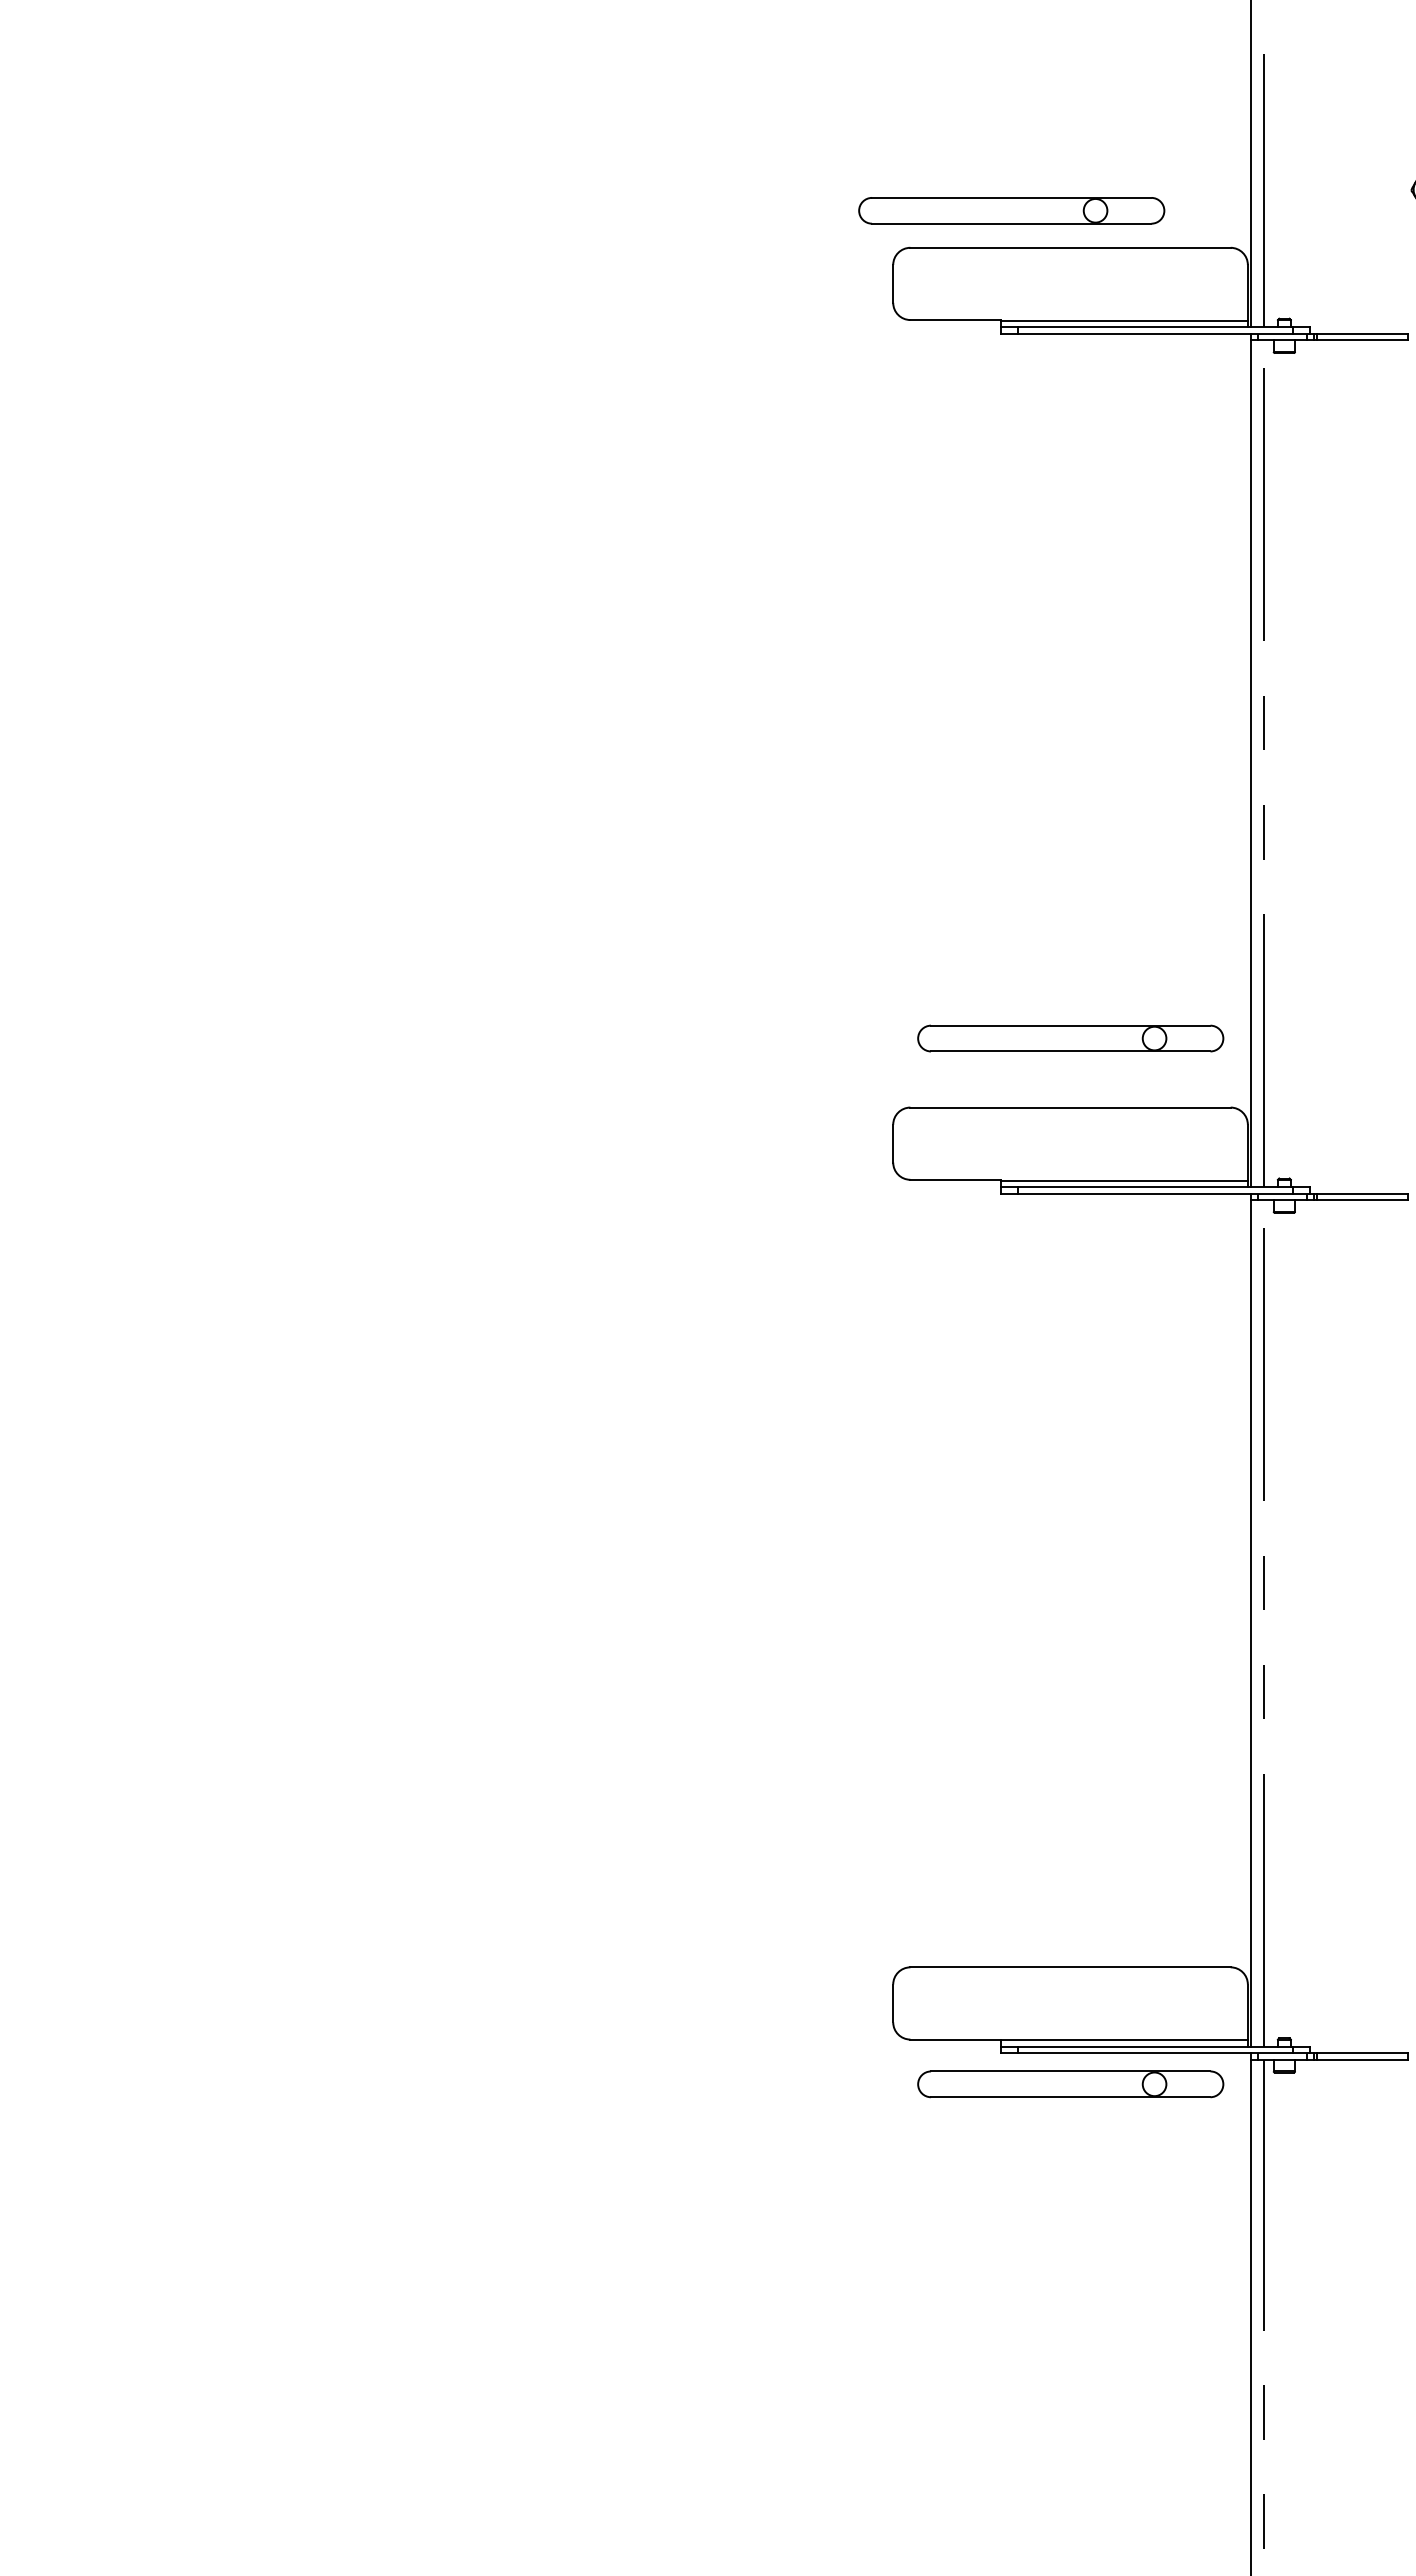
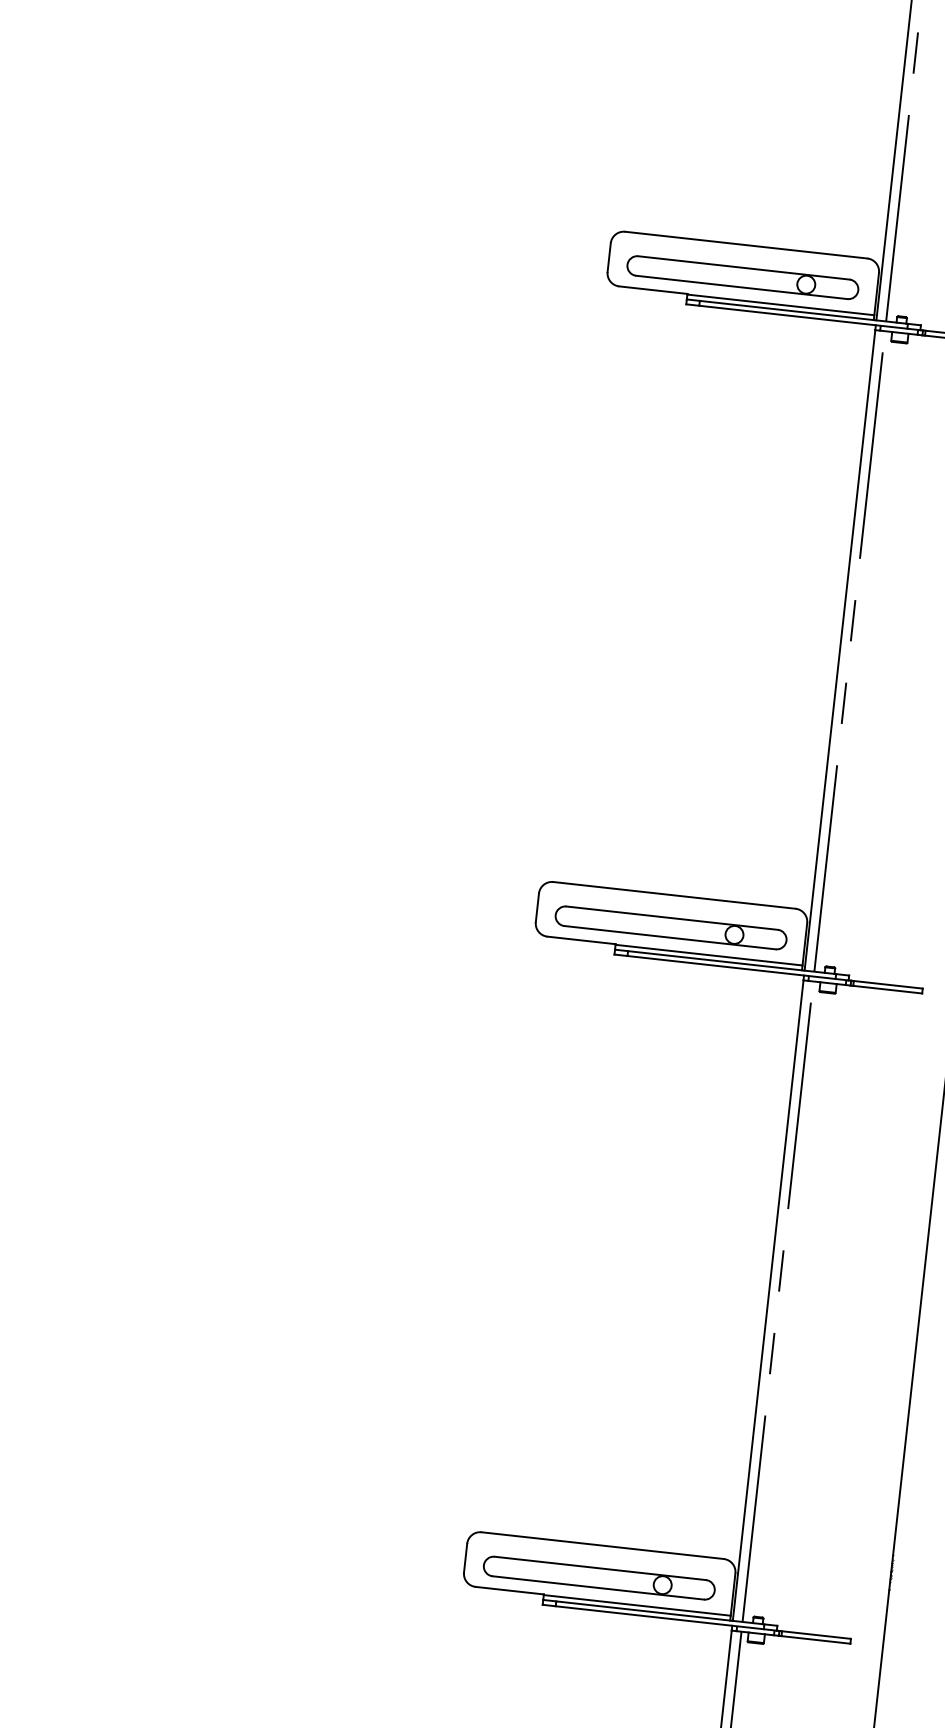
part: (1011, 210) -> (742, 277), moved
part: (1070, 1038) -> (670, 927), moved
part: (1070, 2084) -> (599, 1578), moved

